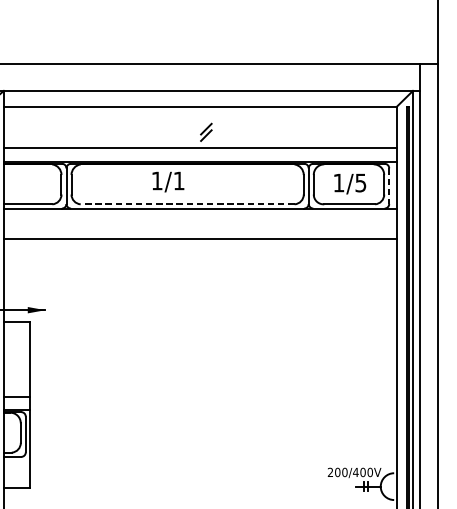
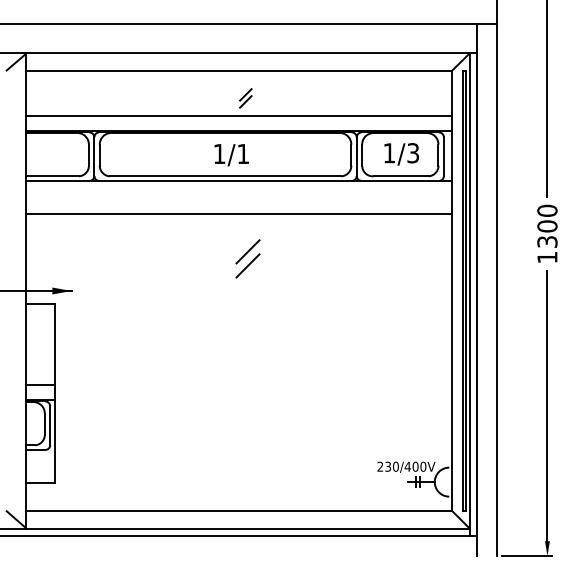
text: (168, 182) -> (231, 155), moved
text: (361, 182) -> (413, 152), 1/5 -> 1/3
line: (388, 186) -> (443, 157), dashed -> solid
line: (187, 204) -> (225, 176), dashed -> solid
line: (207, 273) -> (247, 251), added
line: (207, 286) -> (247, 265), added
text: (338, 472) -> (388, 466), 200/400V -> 230/400V

